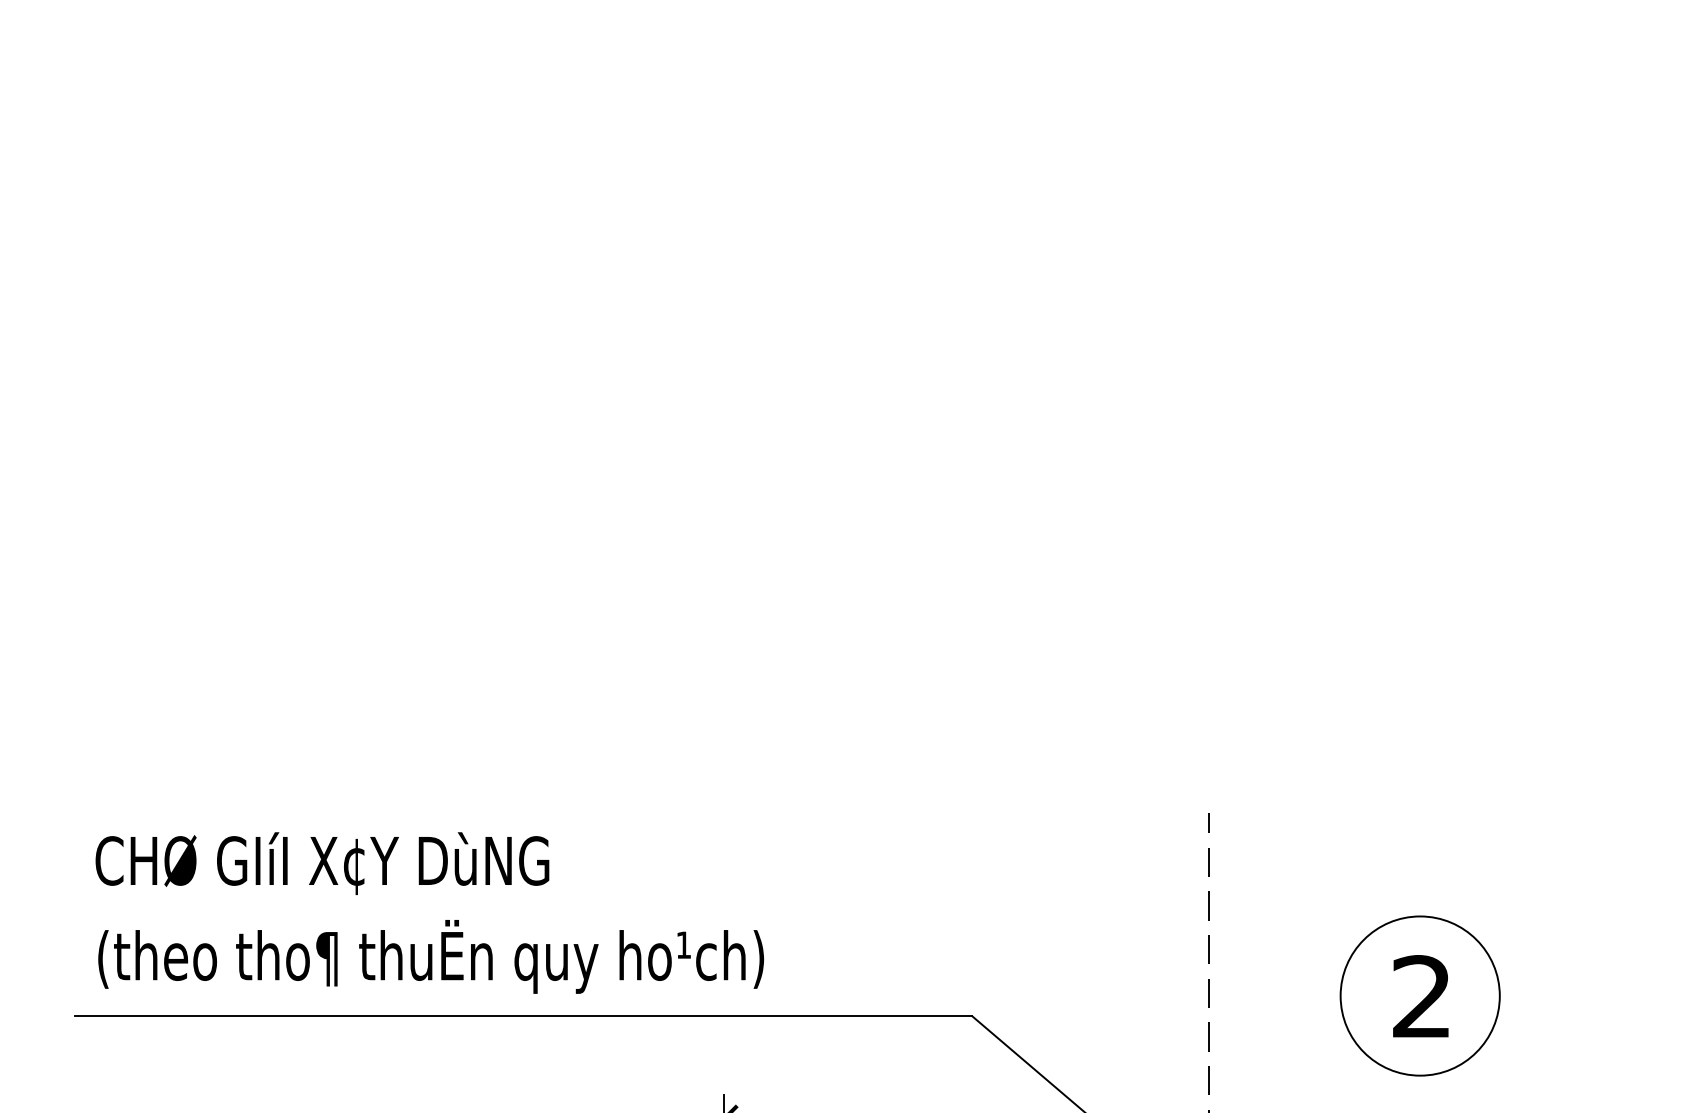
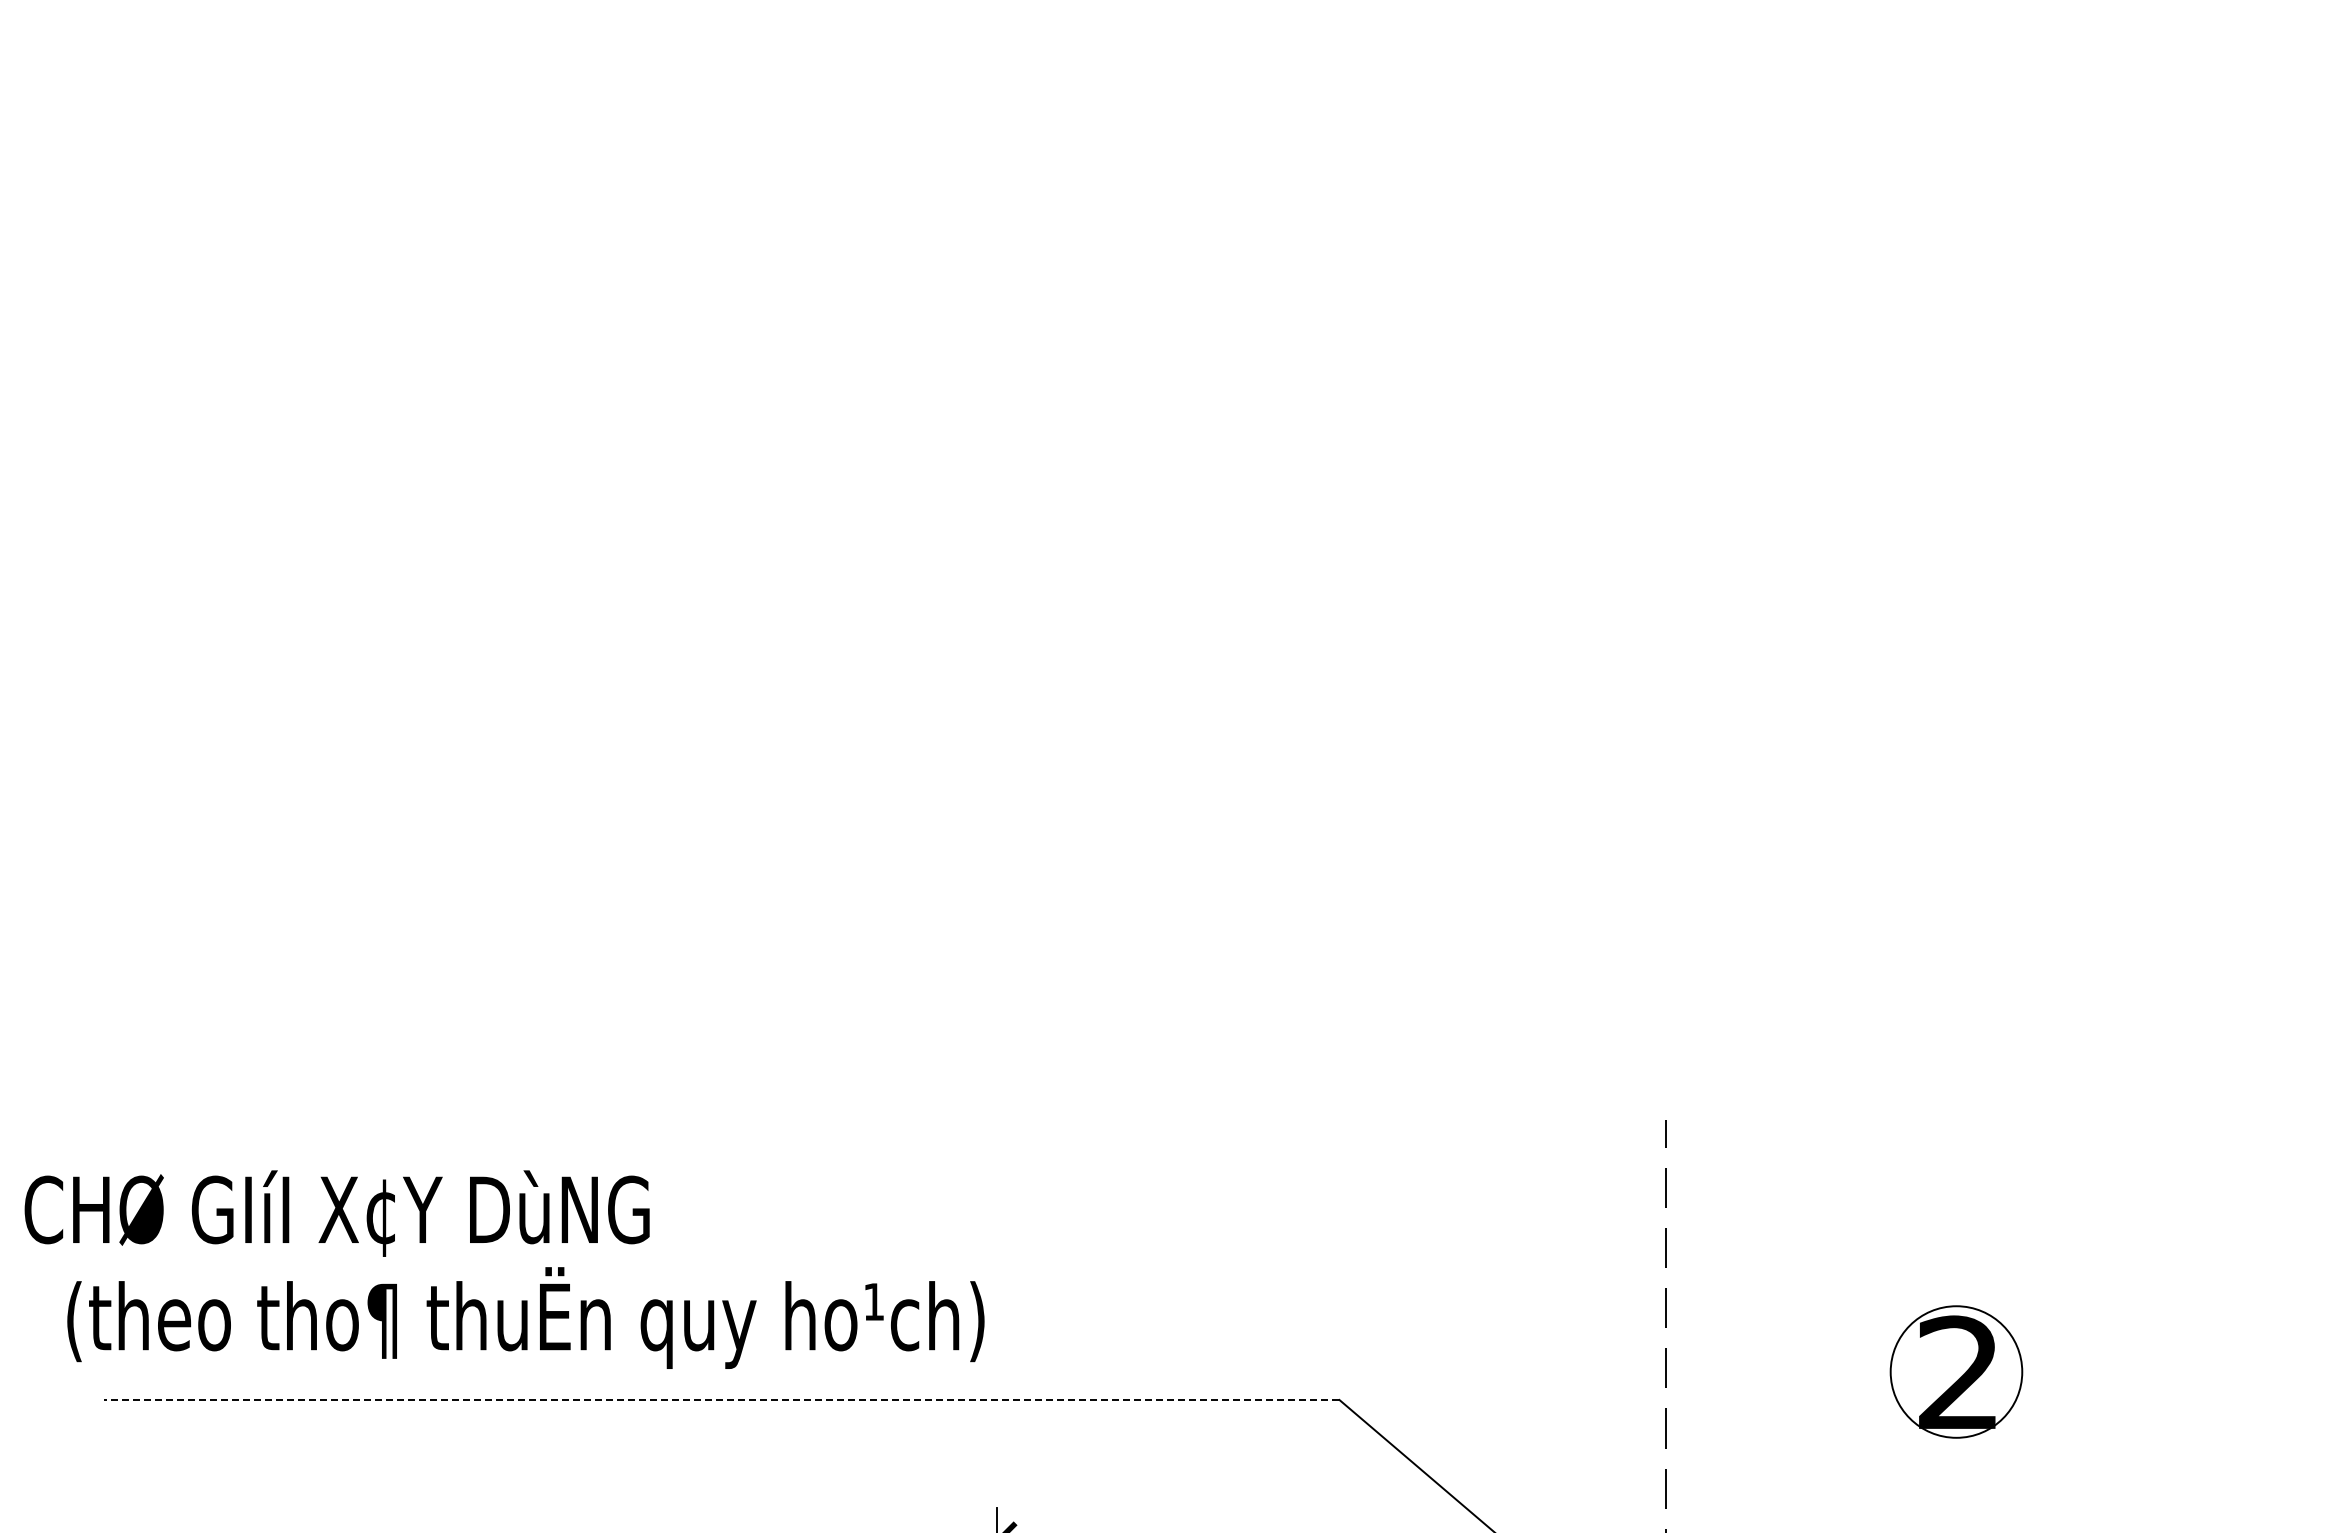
text: (321, 863) -> (336, 1213), moved
text: (430, 956) -> (525, 1317), moved
circle: (1420, 995) -> (1956, 1371), size x0.6
line: (523, 1015) -> (721, 1399), solid -> dashed

